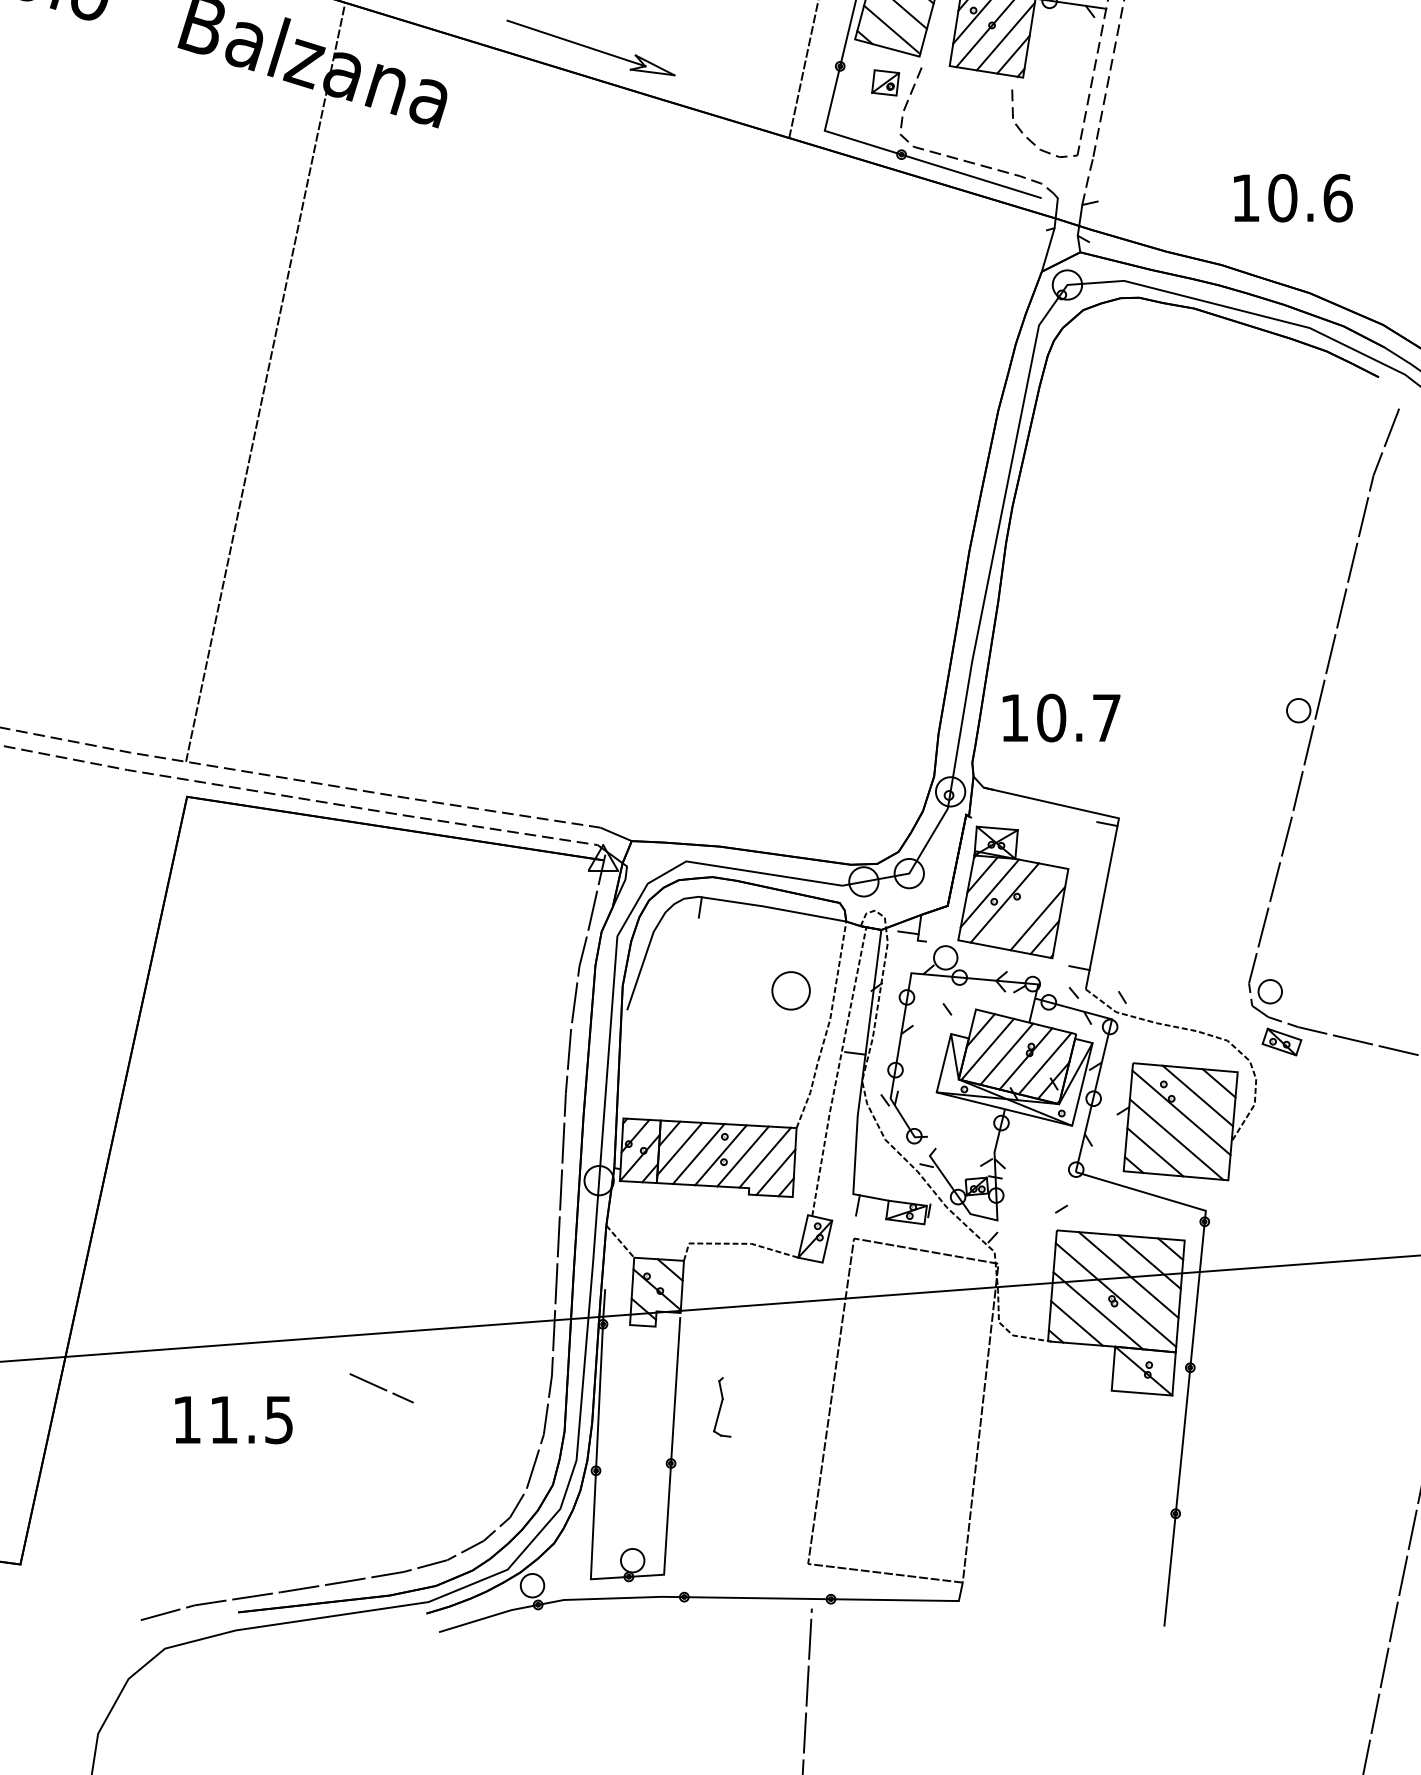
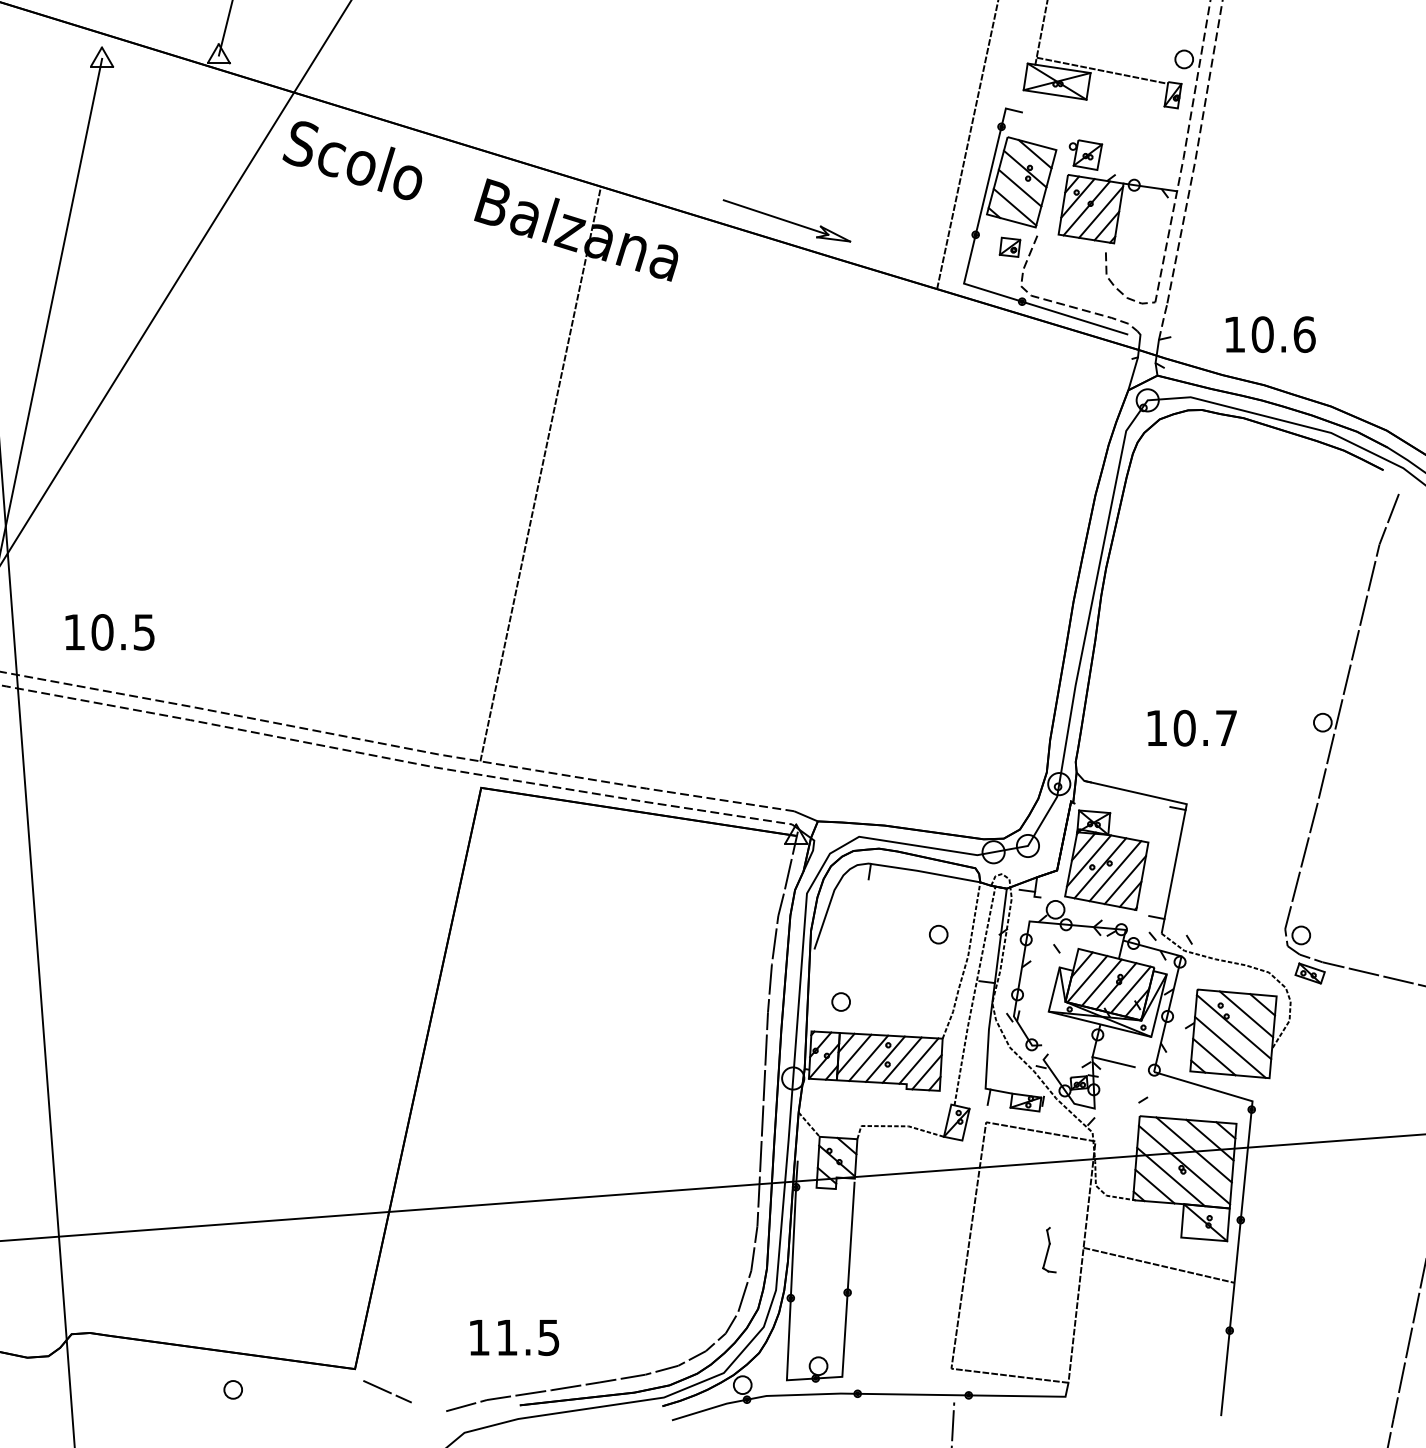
text: (1292, 198) -> (1270, 334), moved
text: (1060, 717) -> (1191, 727), moved
line: (1024, 907) -> (1115, 871), added
part: (791, 990) -> (938, 934), size x0.62
part: (661, 1078) -> (840, 1001), added
line: (1022, 1159) -> (1113, 1062), added
line: (381, 1388) -> (387, 1391), moved
part: (722, 1407) -> (1049, 1250), moved
text: (233, 1419) -> (514, 1337), moved
line: (1081, 1426) -> (1158, 1264), added

